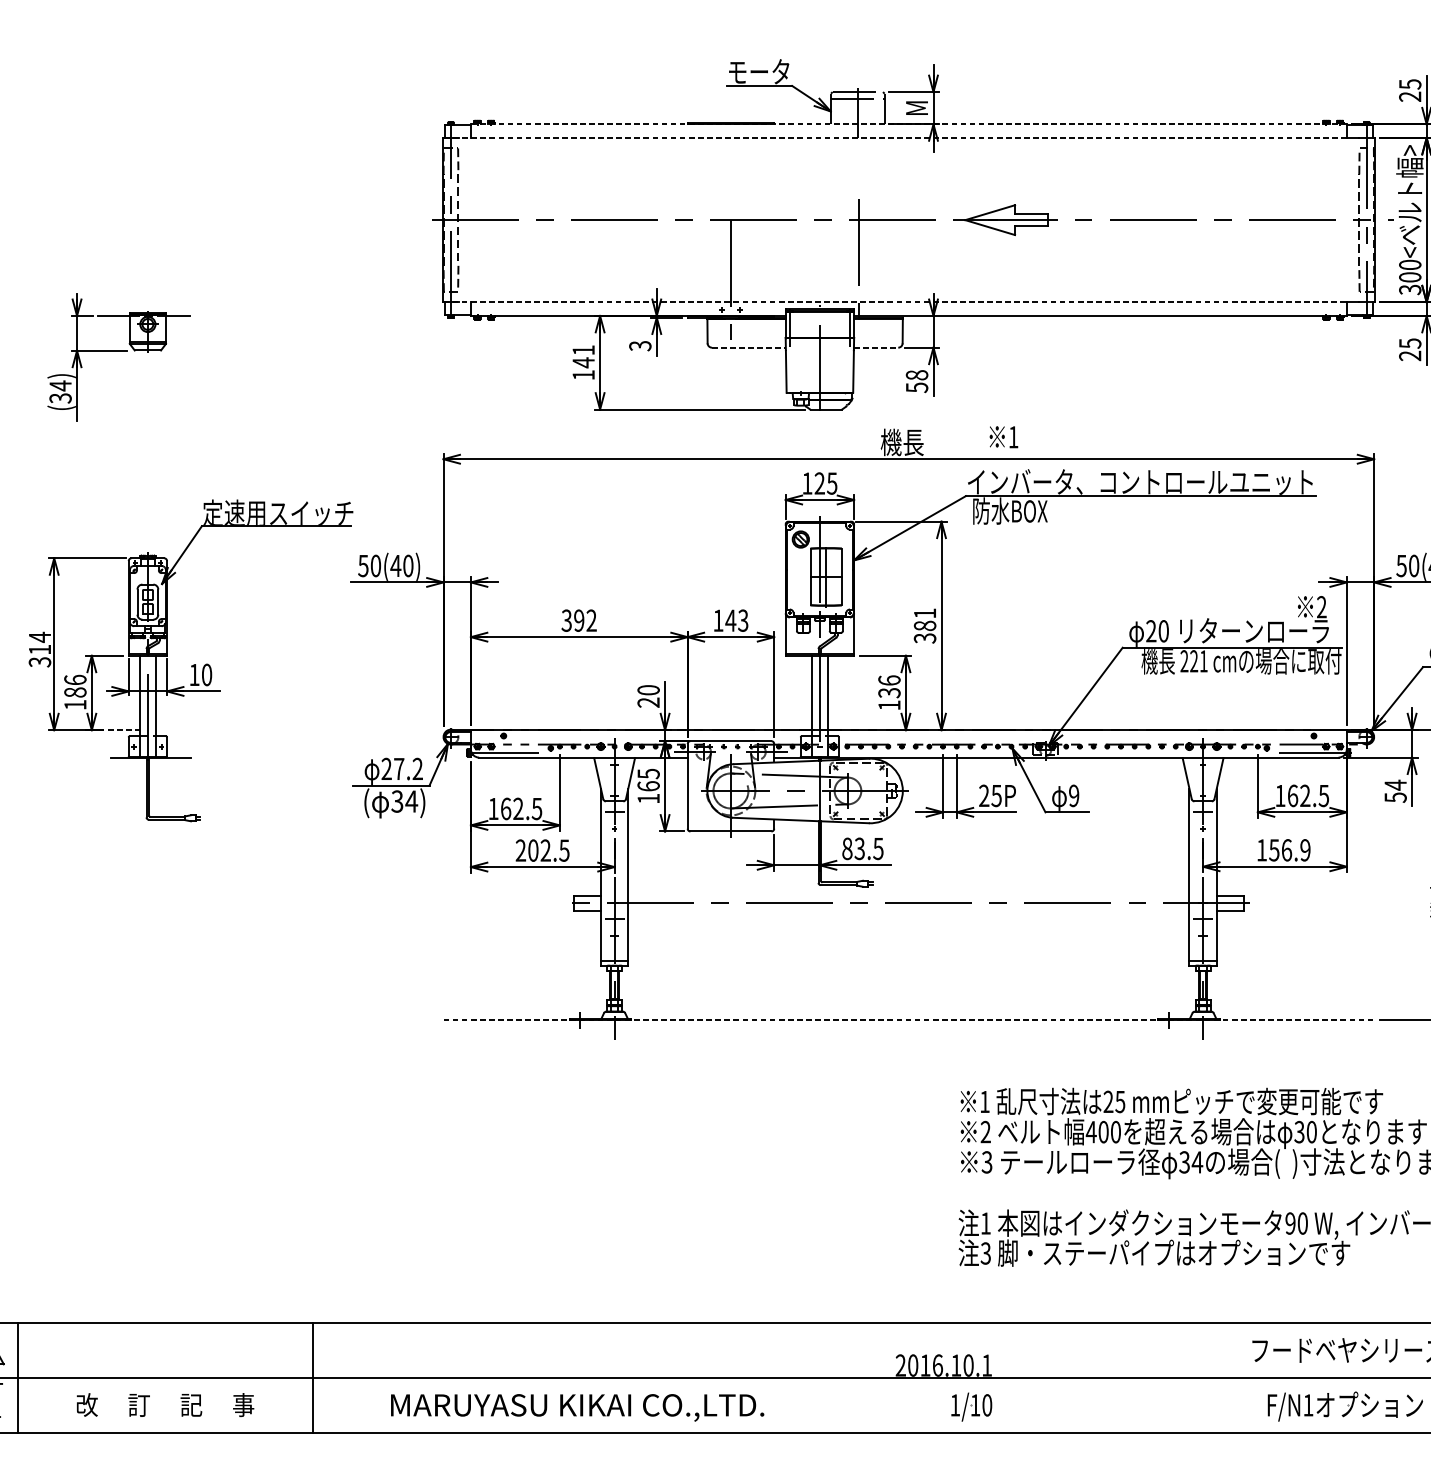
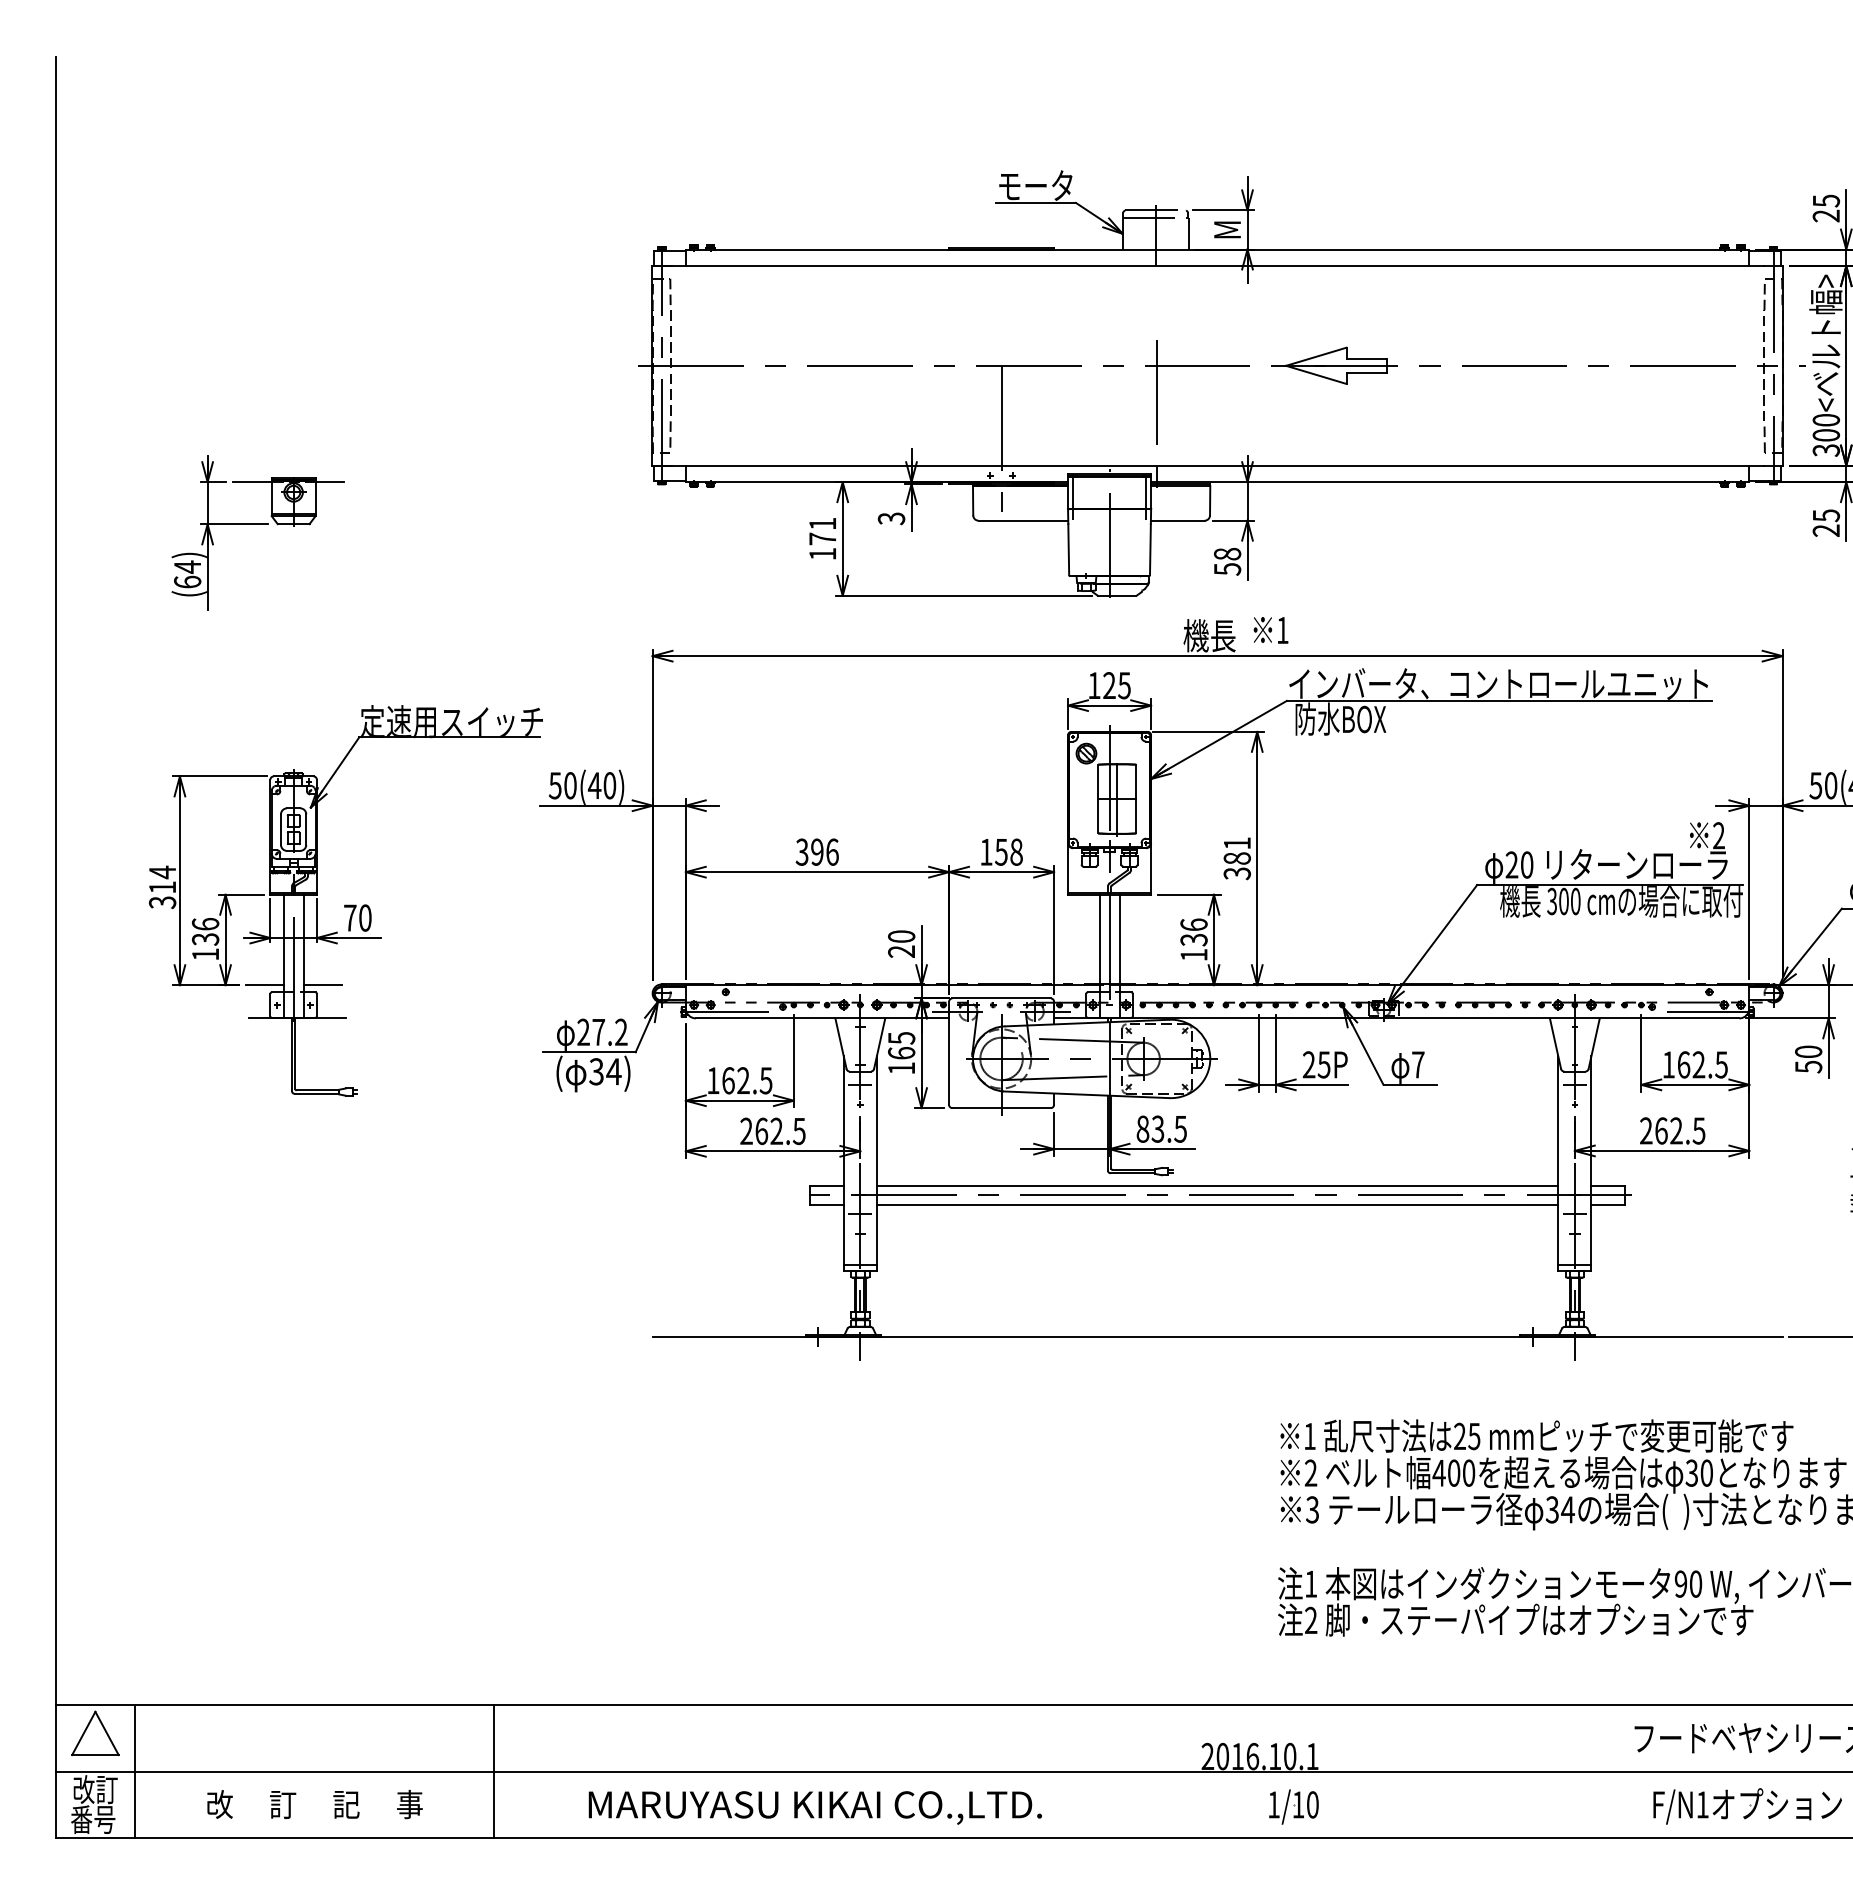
line: (908, 124) -> (1217, 249), dashed -> solid
line: (894, 138) -> (1200, 266), dashed -> solid
line: (895, 302) -> (1201, 465), dashed -> solid
line: (749, 347) -> (1023, 520), dashed -> solid
line: (875, 347) -> (1177, 520), dashed -> solid
text: (583, 362) -> (822, 538), 141 -> 171
text: (60, 397) -> (187, 581), (34) -> (64)
text: (1003, 437) -> (1270, 630), moved
text: (591, 620) -> (832, 851), 392 -> 396
text: (736, 620) -> (1008, 851), 143 -> 158
text: (1193, 661) -> (1563, 901), 221 -> 300
text: (194, 674) -> (350, 917), 10 -> 70
text: (75, 692) -> (205, 939), 186 -> 136
line: (124, 730) -> (265, 985), dashed -> solid
line: (171, 730) -> (322, 985), added
text: (1395, 784) -> (1808, 1051), 54 -> 50
text: (1074, 795) -> (1418, 1064), 9 -> 7
text: (533, 849) -> (761, 1130), 202.5 -> 262.5
text: (1283, 849) -> (1672, 1130), 156.9 -> 262.5
line: (908, 896) -> (1217, 1186), added
line: (908, 910) -> (1217, 1204), added
line: (908, 1020) -> (1217, 1337), dashed -> solid
text: (985, 1253) -> (1310, 1620), 3 -> 2

